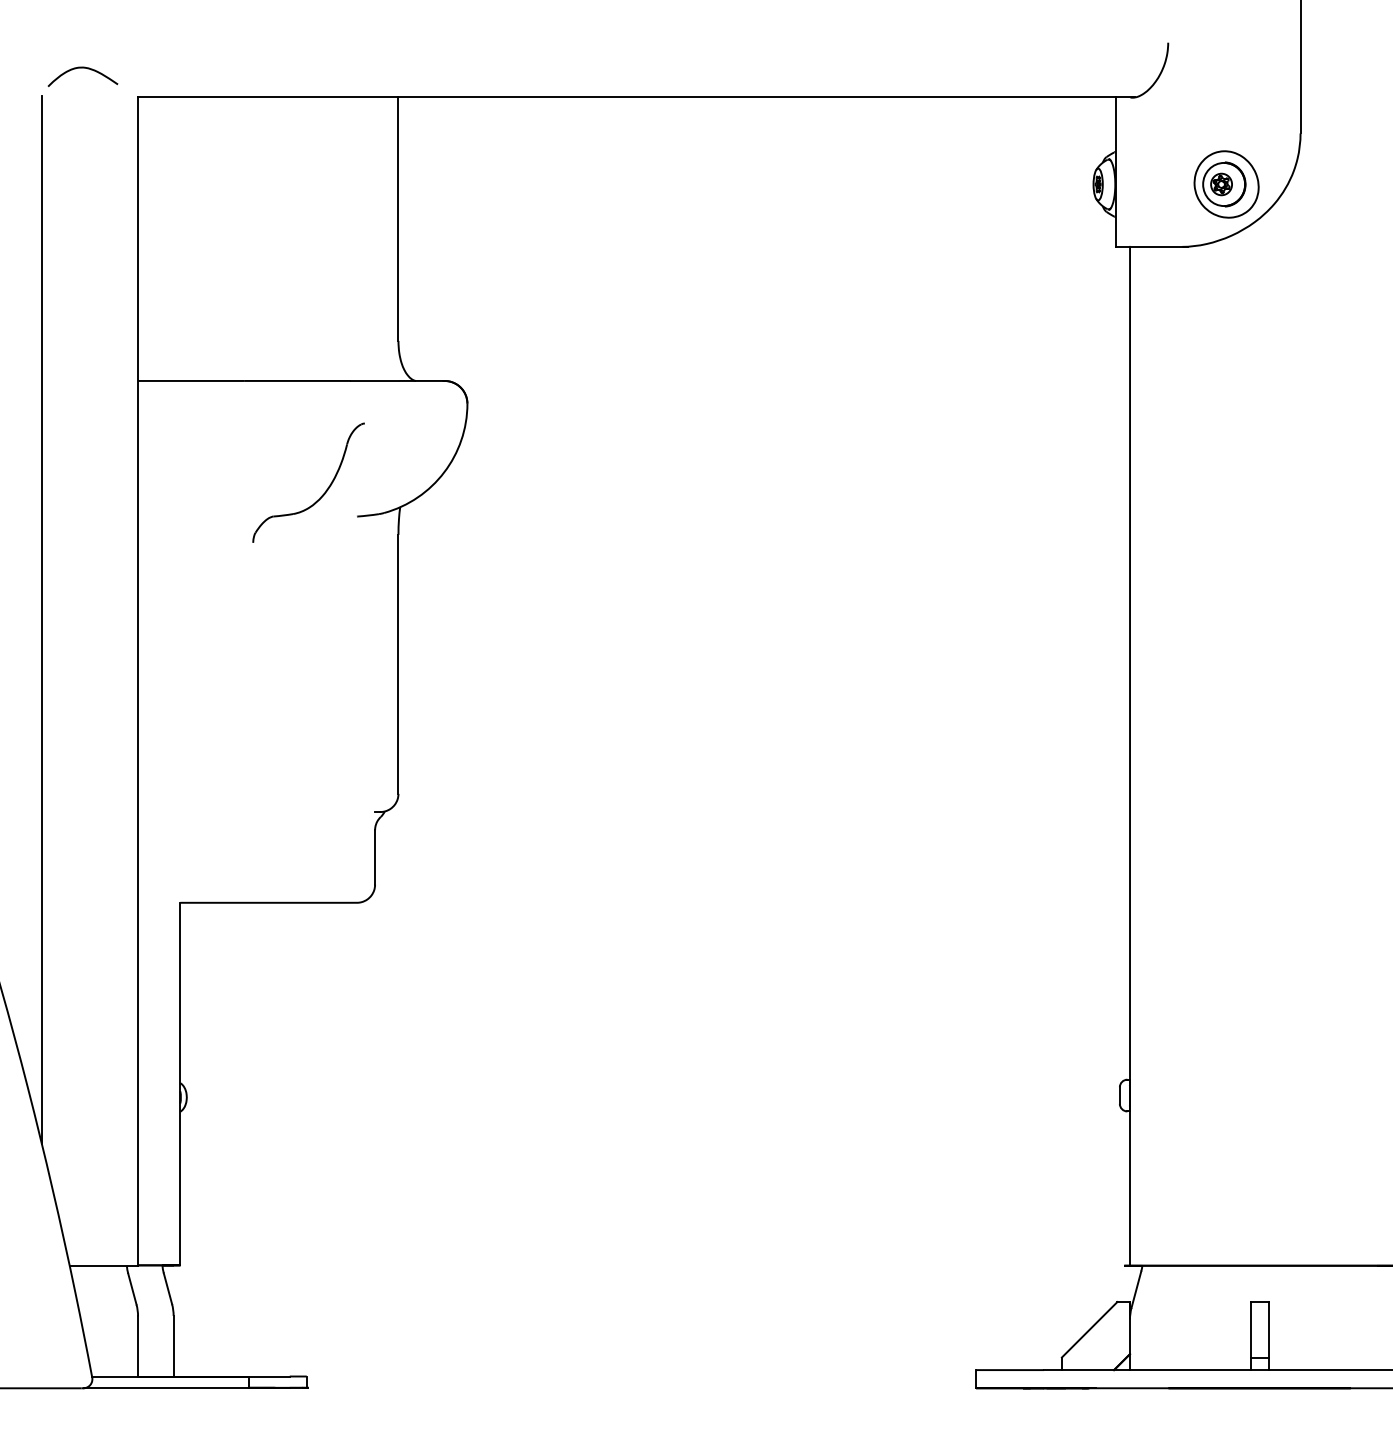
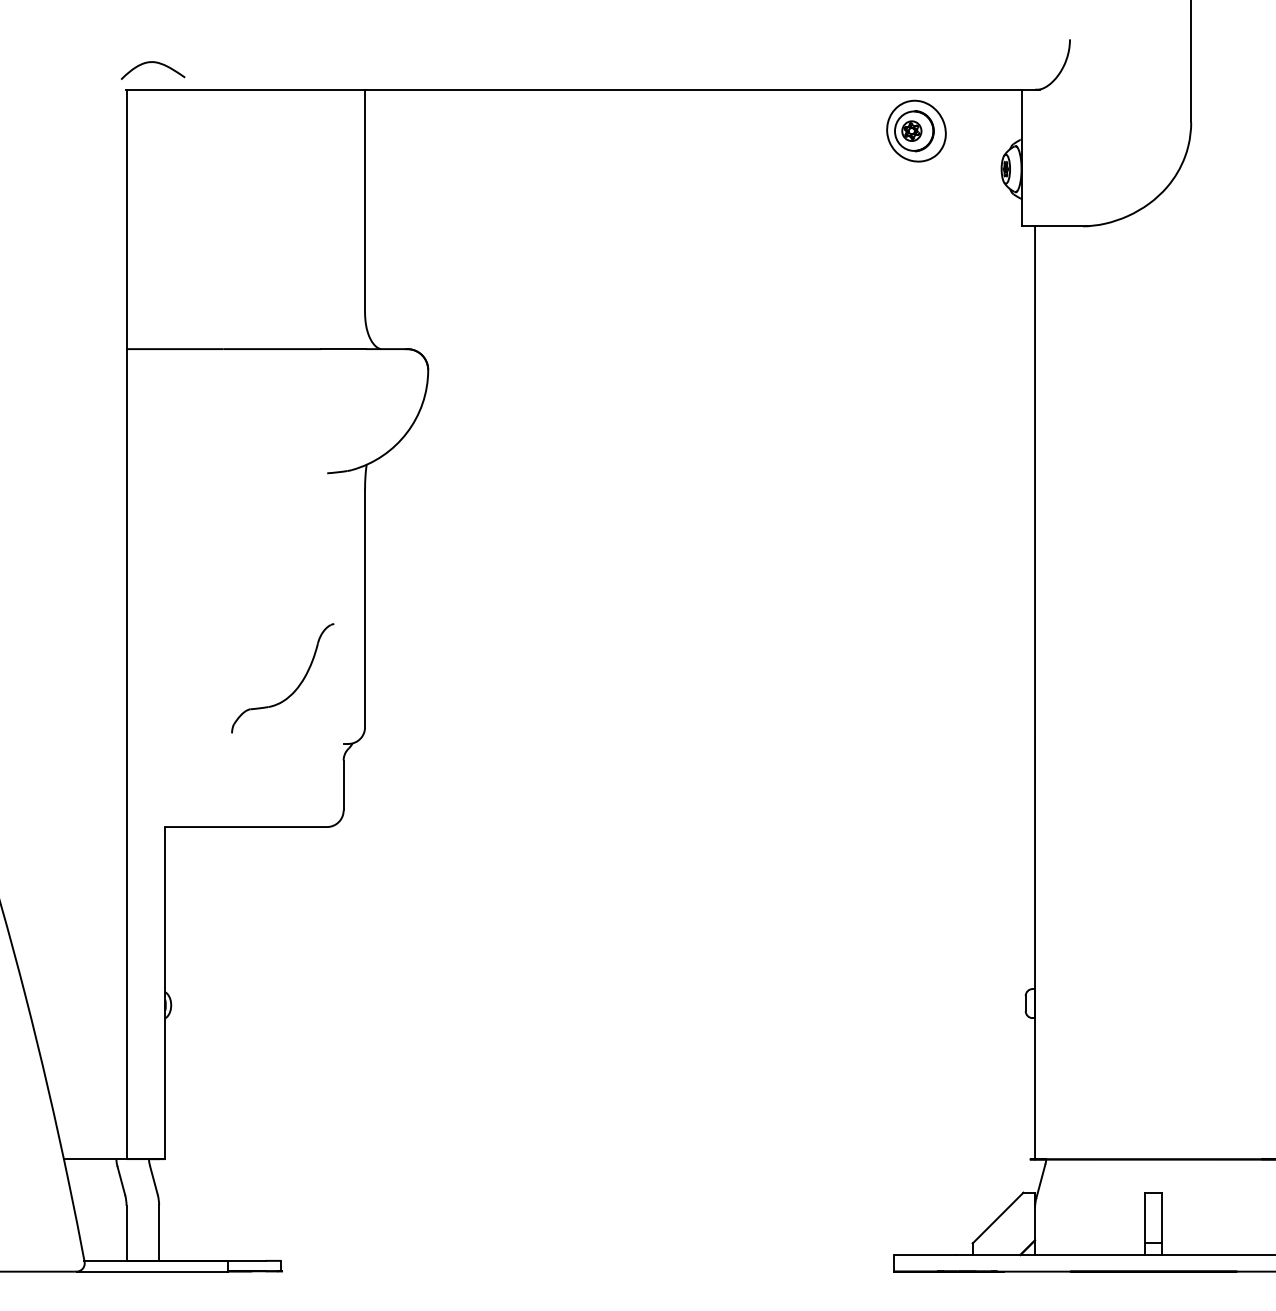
curve: (84, 69) -> (154, 63), moved
part: (1226, 183) -> (916, 130), moved
part: (323, 492) -> (296, 687), moved
line: (41, 619) -> (38, 567), removed

